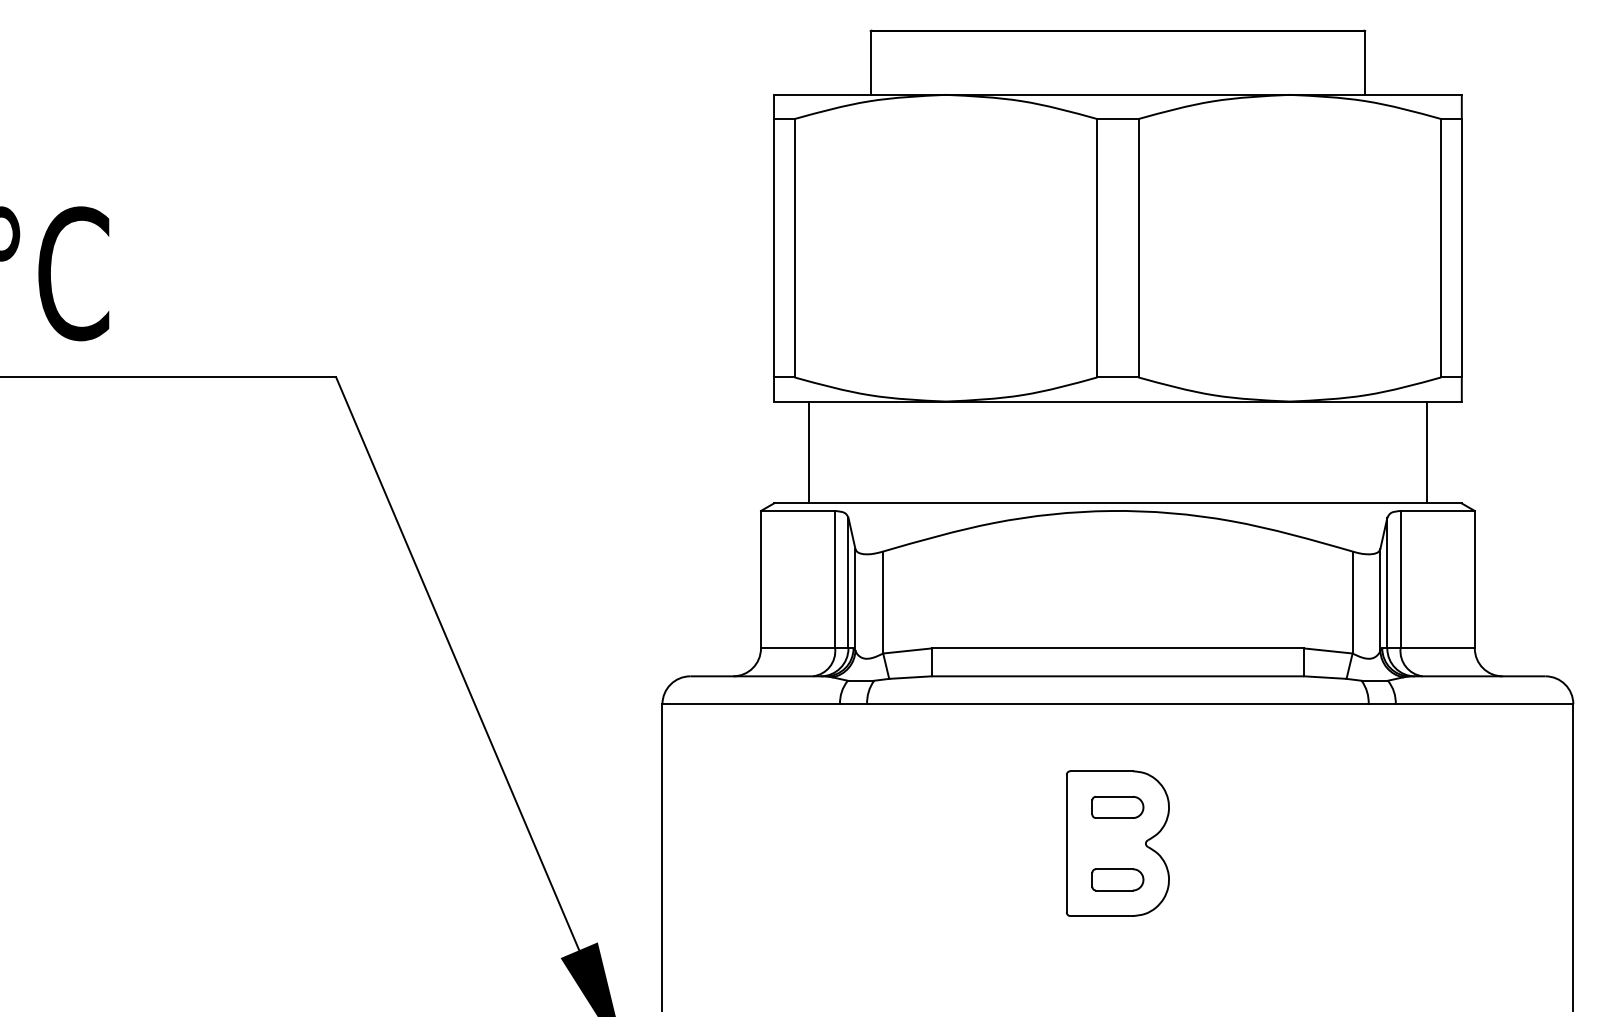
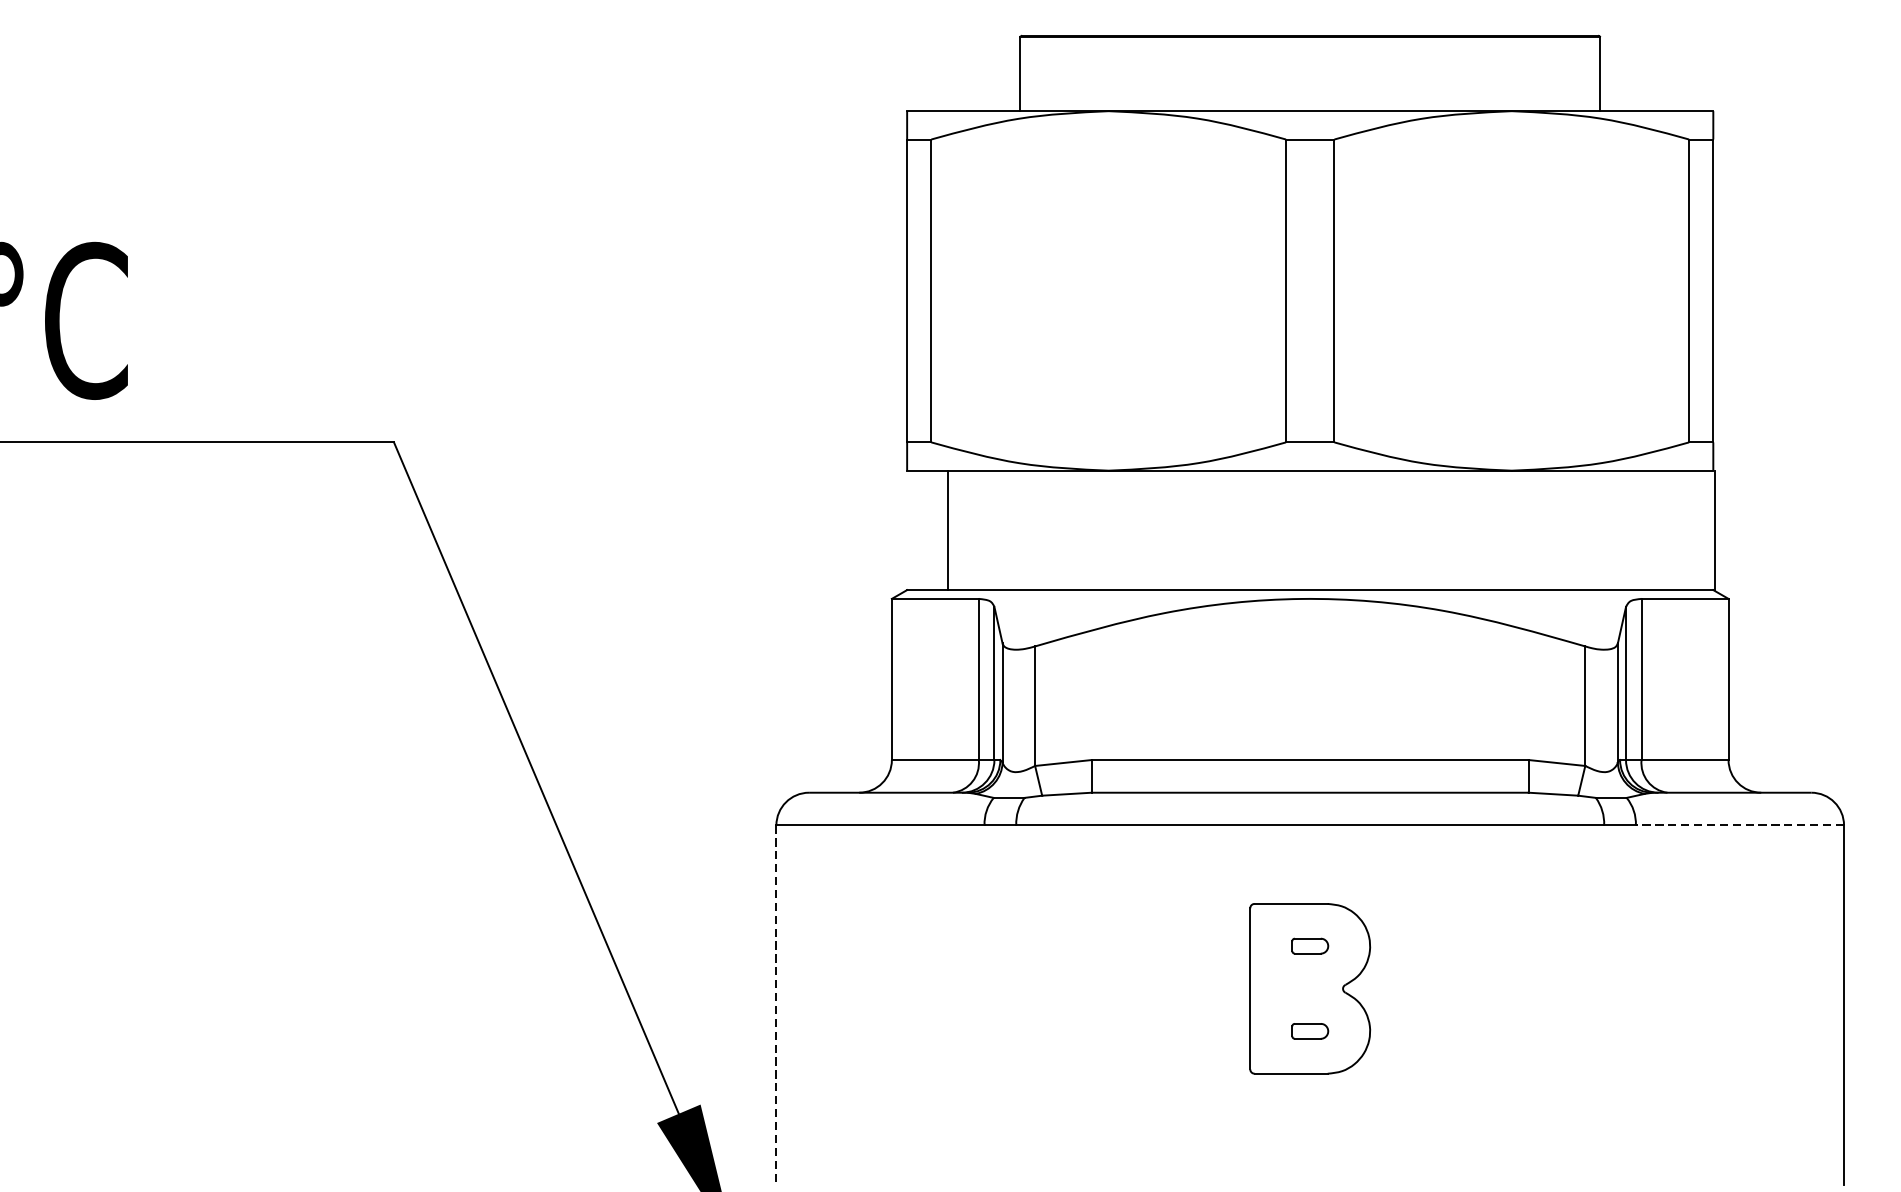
line: (1426, 452) -> (1714, 530), moved
line: (1484, 704) -> (1739, 825), solid -> dashed
part: (1117, 806) -> (1309, 945), size x0.6
line: (662, 857) -> (776, 1005), solid -> dashed
part: (1117, 879) -> (1309, 1030), size x0.6

